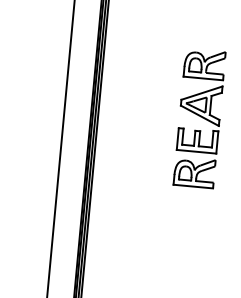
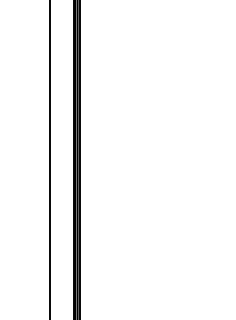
part: (199, 117) -> (168, 131), removed

